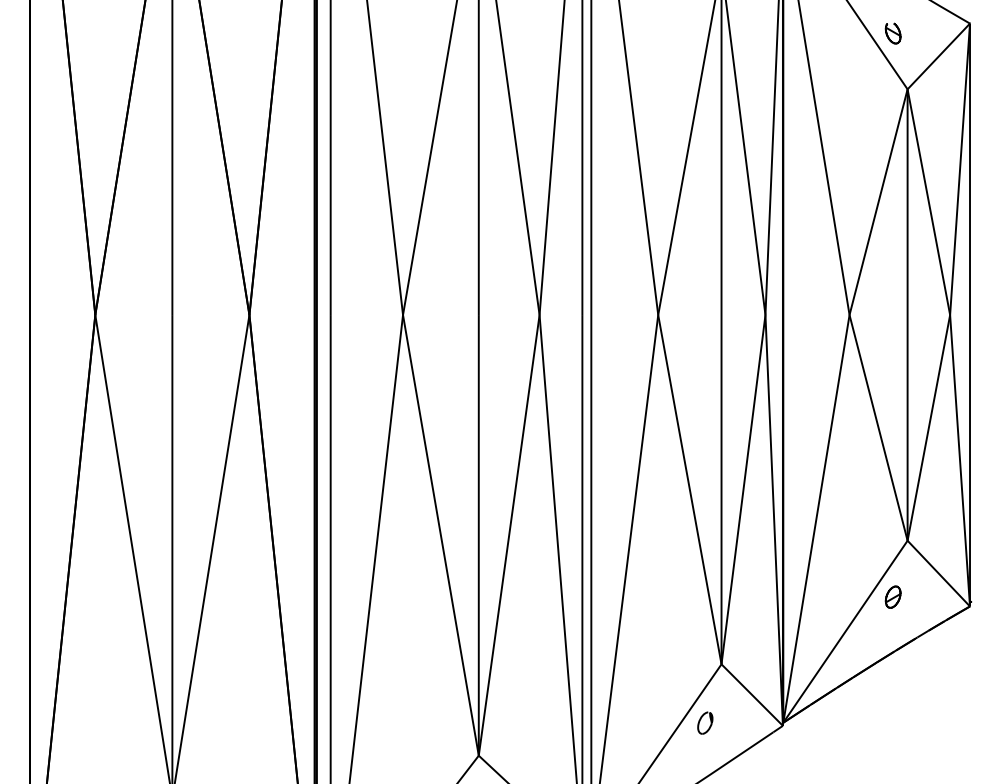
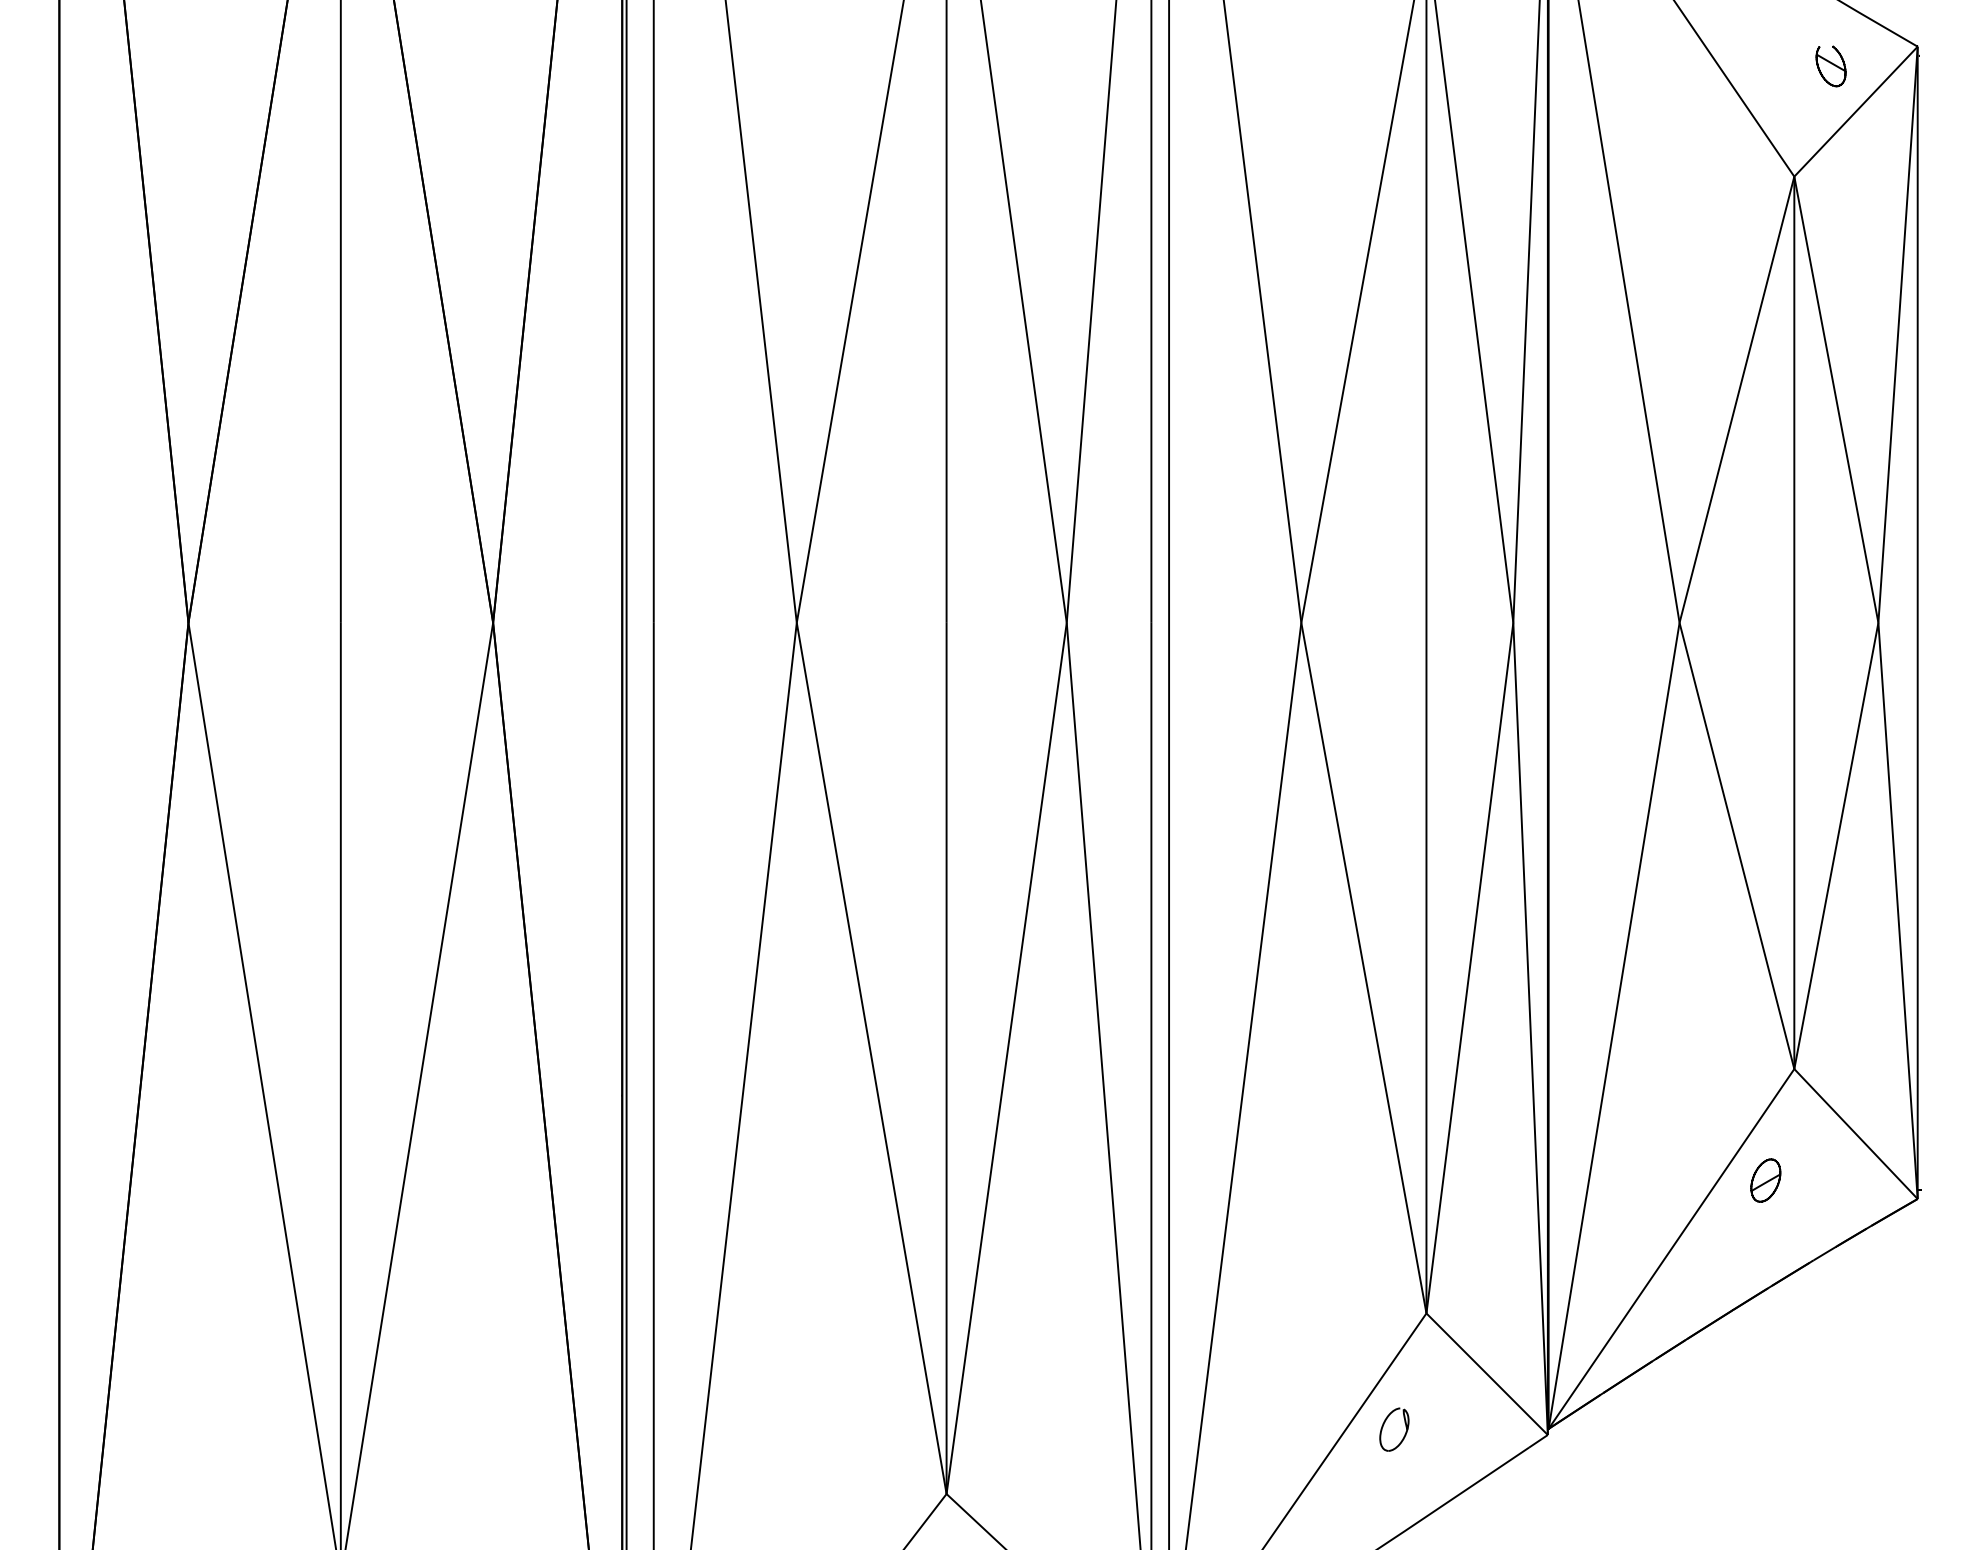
part: (892, 33) -> (1829, 66), moved

